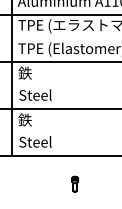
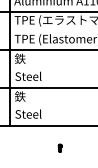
part: (74, 184) -> (59, 148), size x0.6

